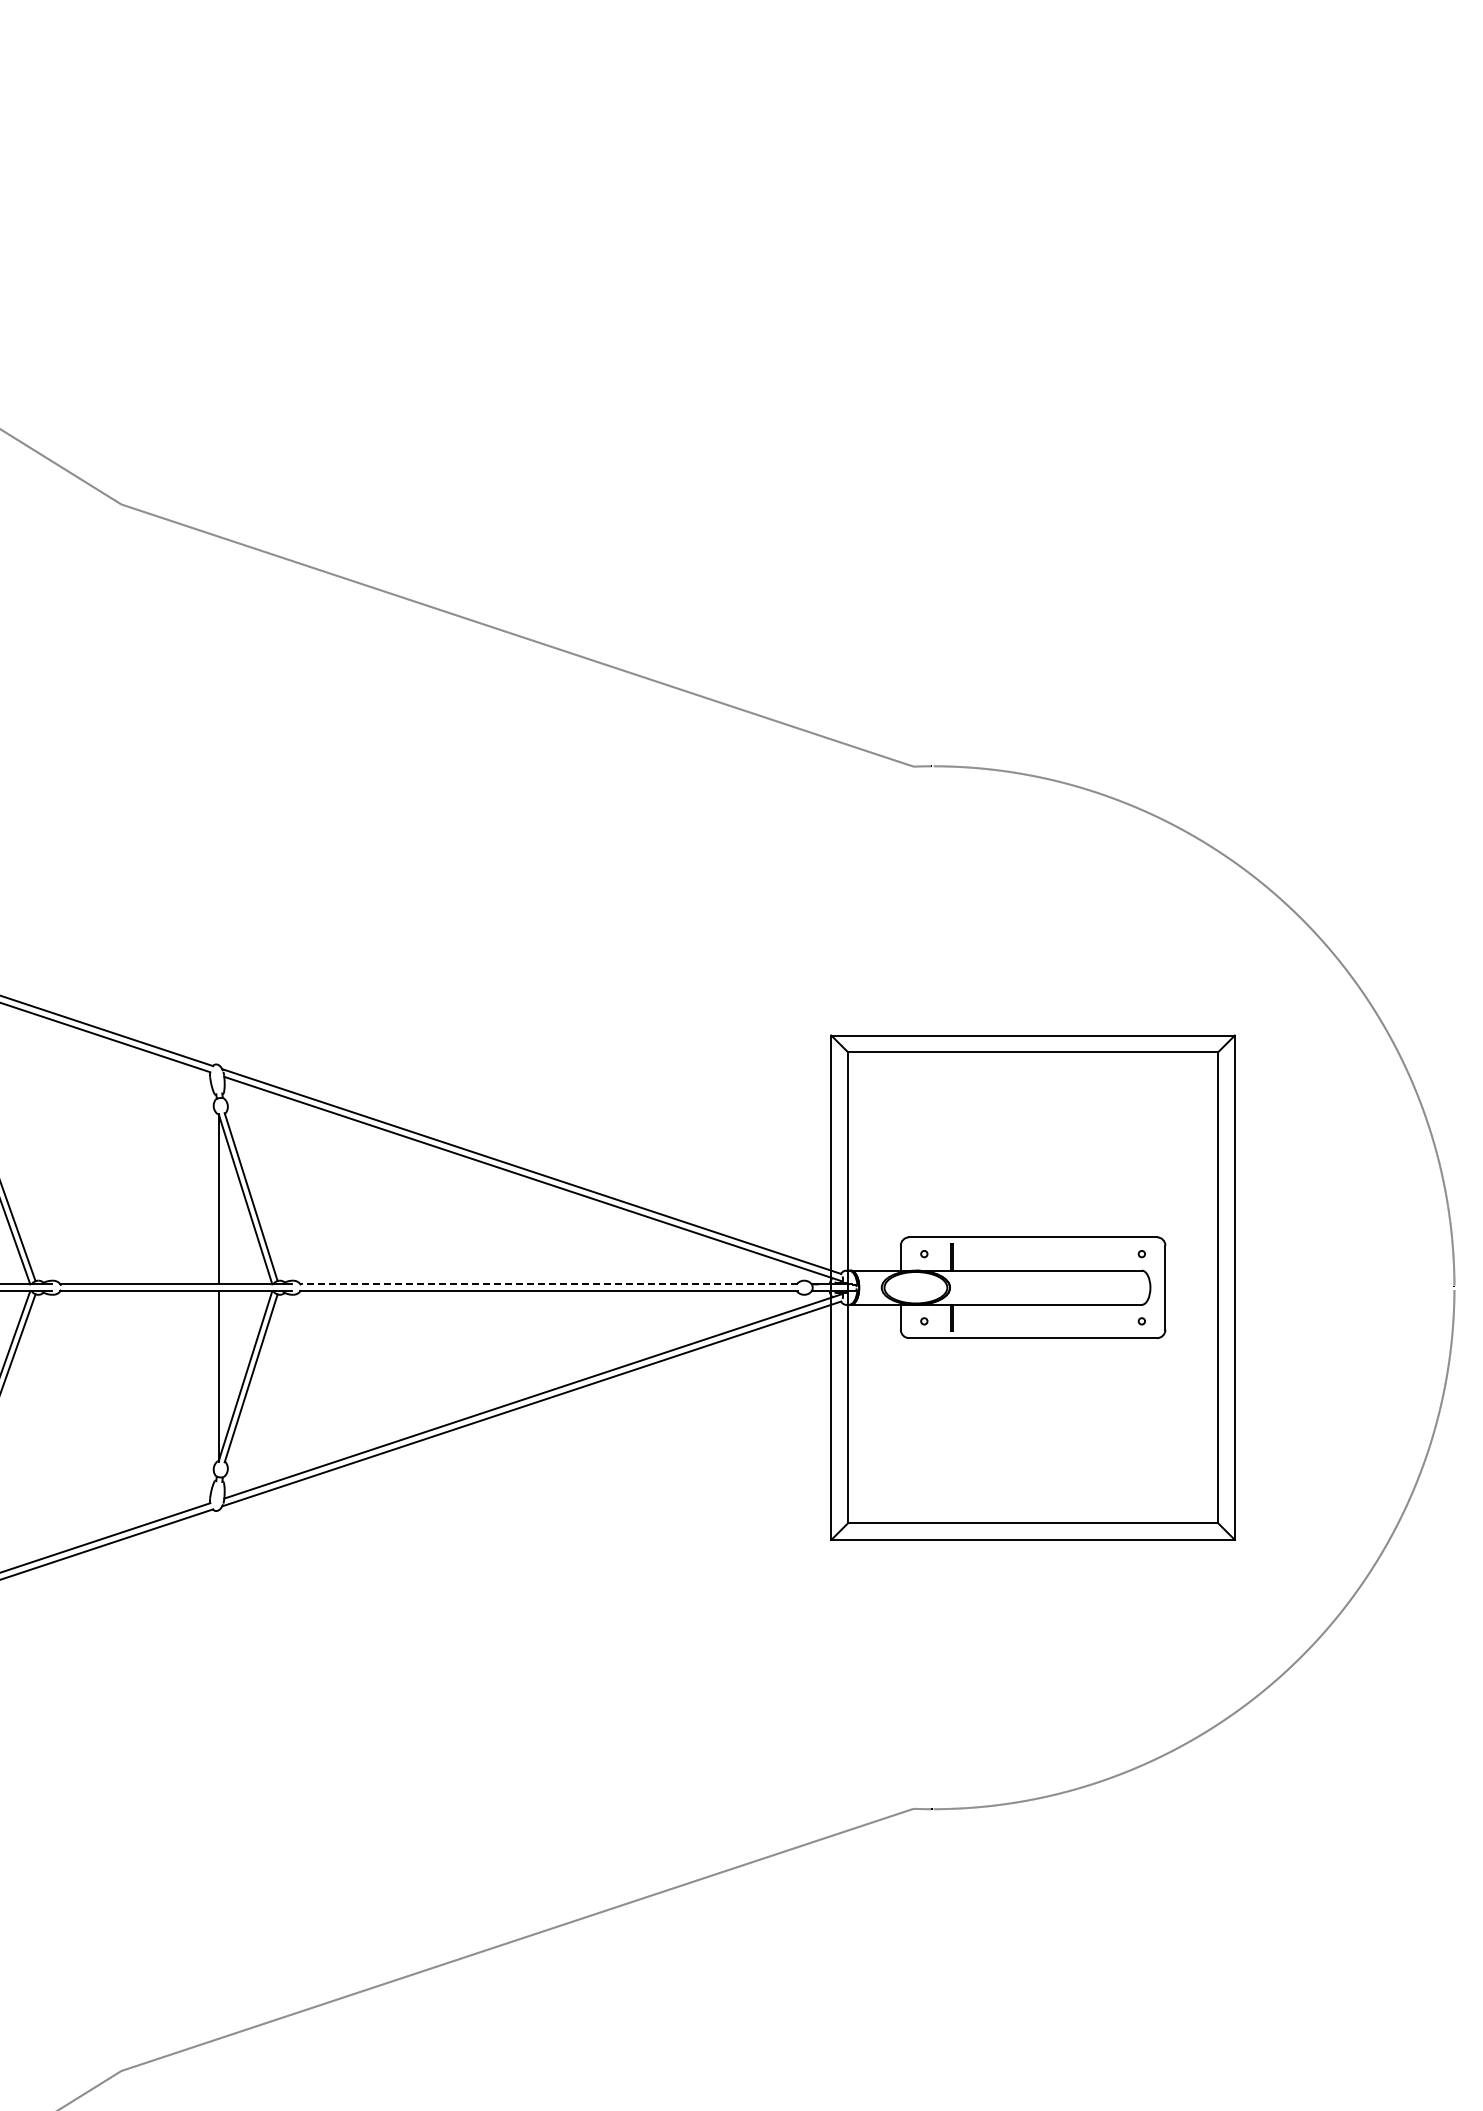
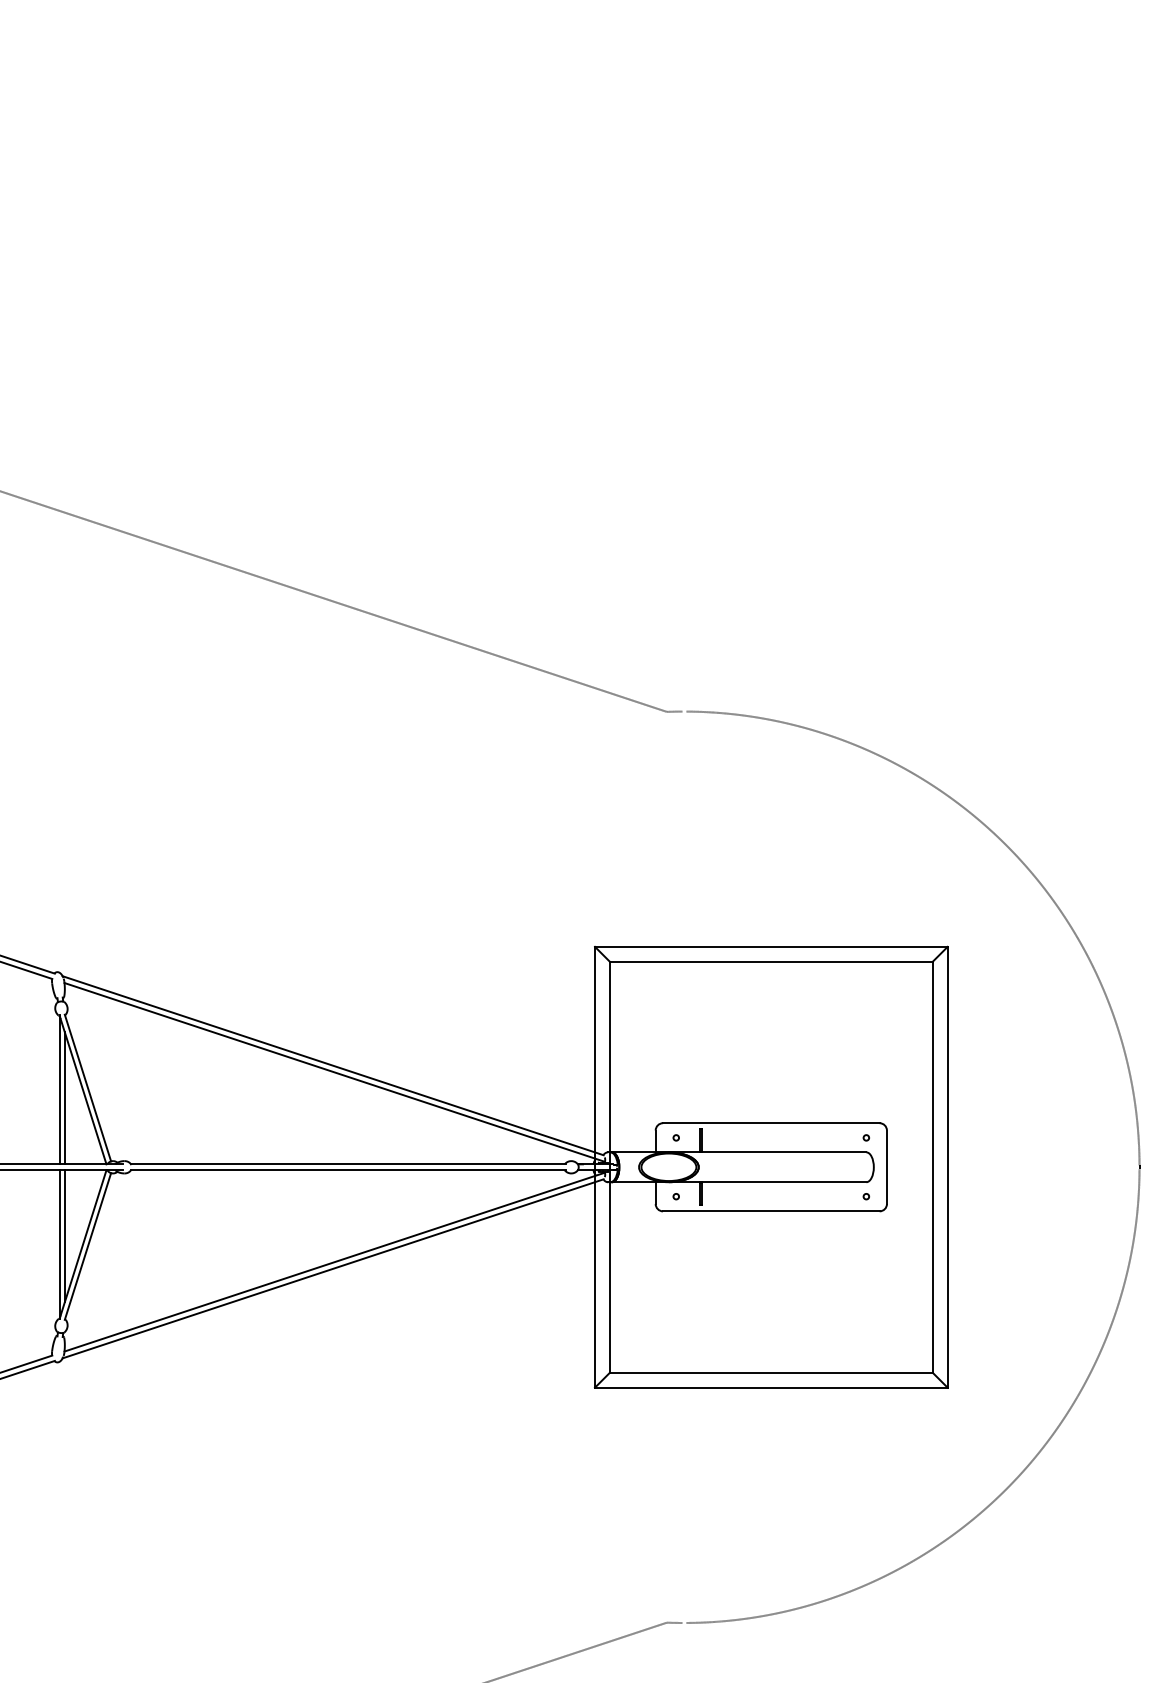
line: (224, 1208) -> (64, 1098), added
line: (549, 1284) -> (348, 1164), dashed -> solid
line: (224, 1366) -> (64, 1236), added

